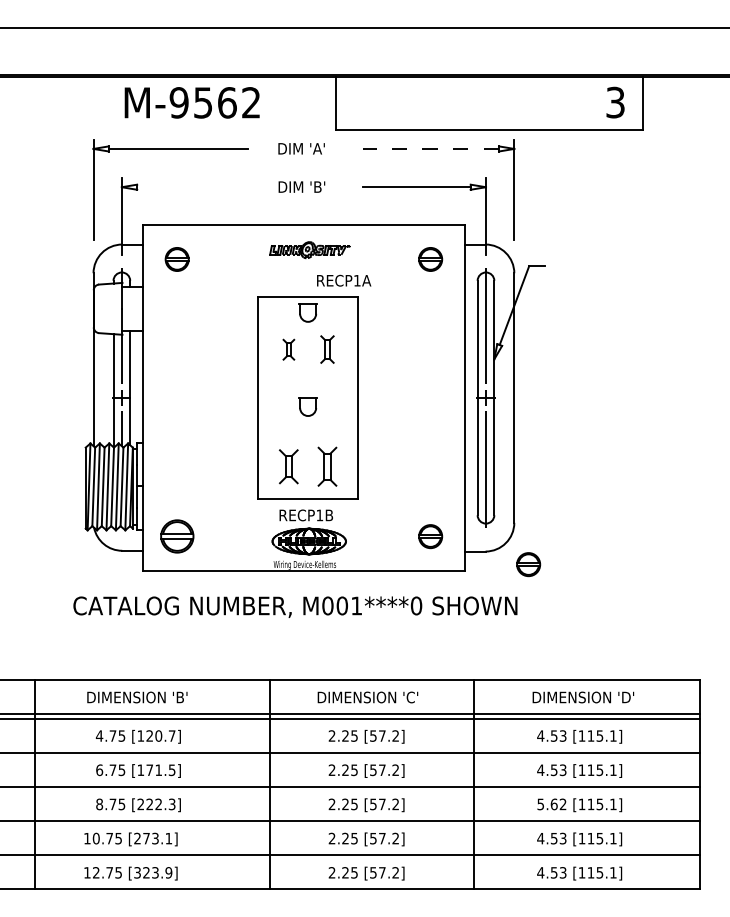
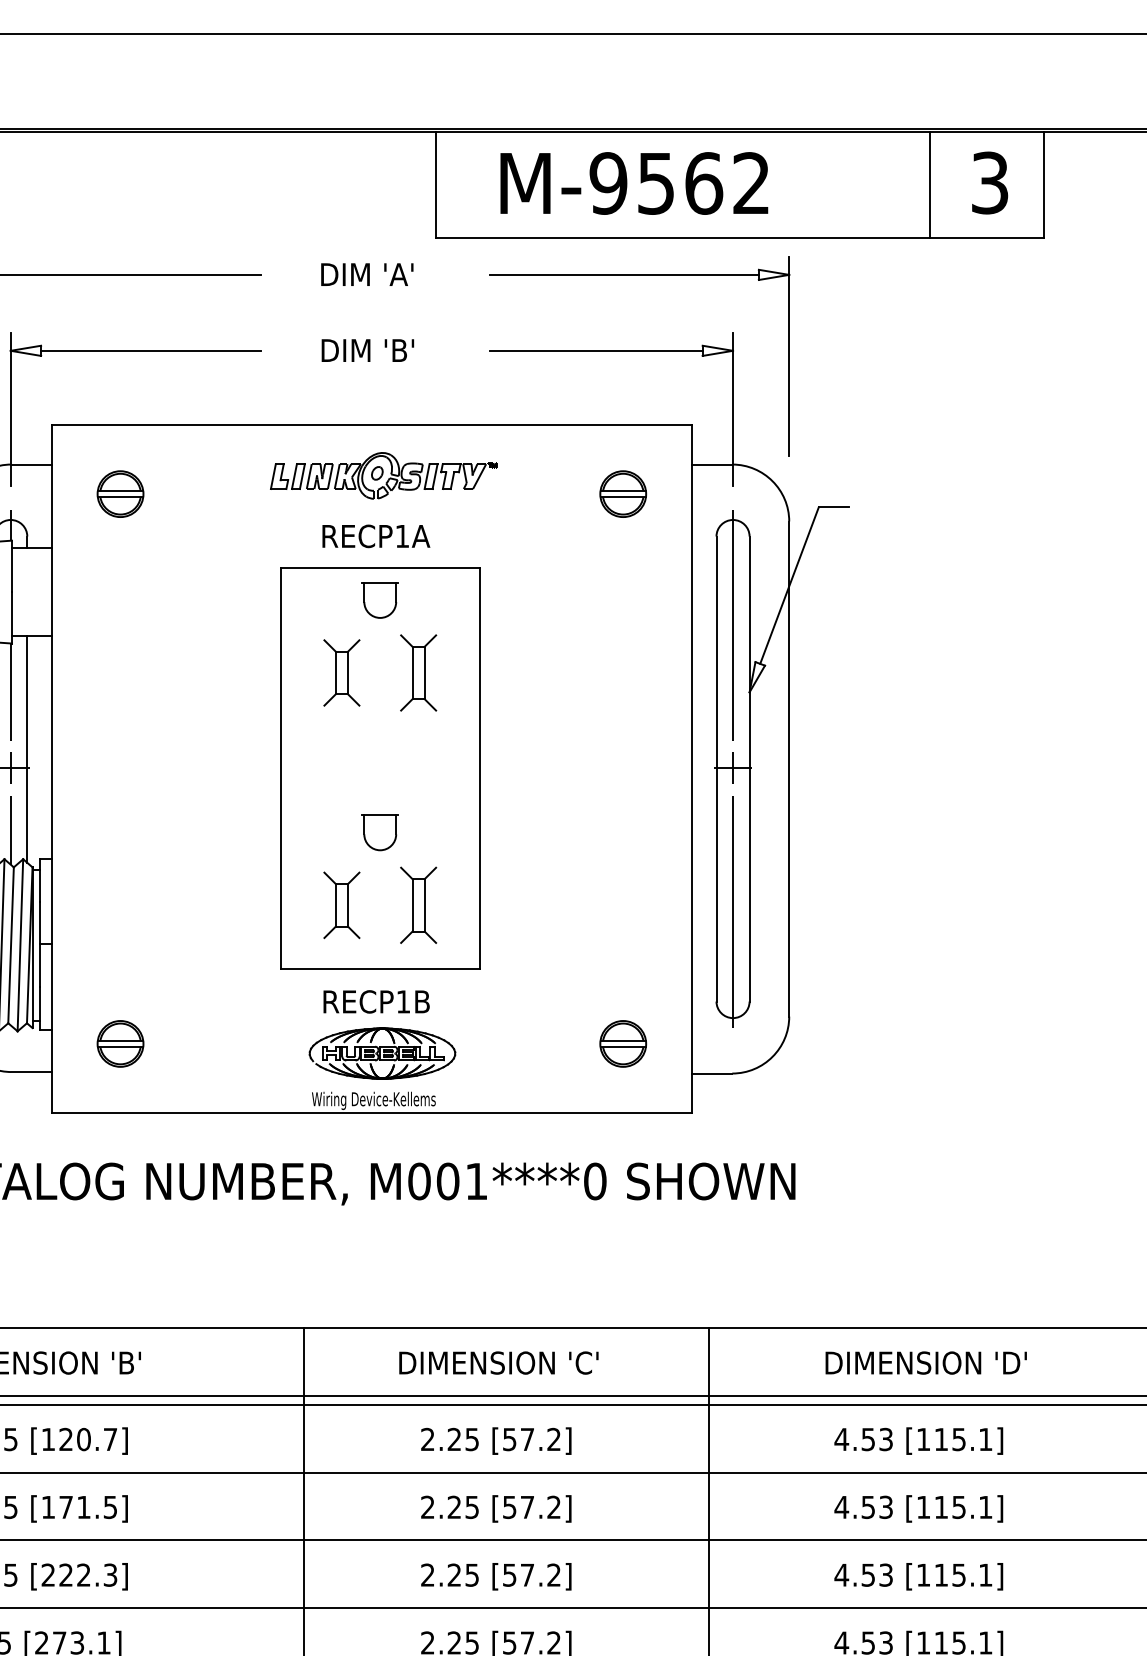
text: (191, 102) -> (632, 182), moved
line: (585, 103) -> (930, 184), added
line: (431, 148) -> (624, 274), dashed -> solid
line: (192, 187) -> (150, 351), added
part: (309, 249) -> (382, 474), size x1.43
text: (344, 280) -> (376, 535), moved
part: (288, 349) -> (341, 672), size x1.67
part: (327, 349) -> (418, 672), size x1.43
part: (307, 406) -> (378, 831), moved
part: (176, 536) -> (119, 1043), size x0.71
part: (528, 564) -> (817, 1099), removed
text: (551, 804) -> (863, 1575), 5.62 -> 4.53

